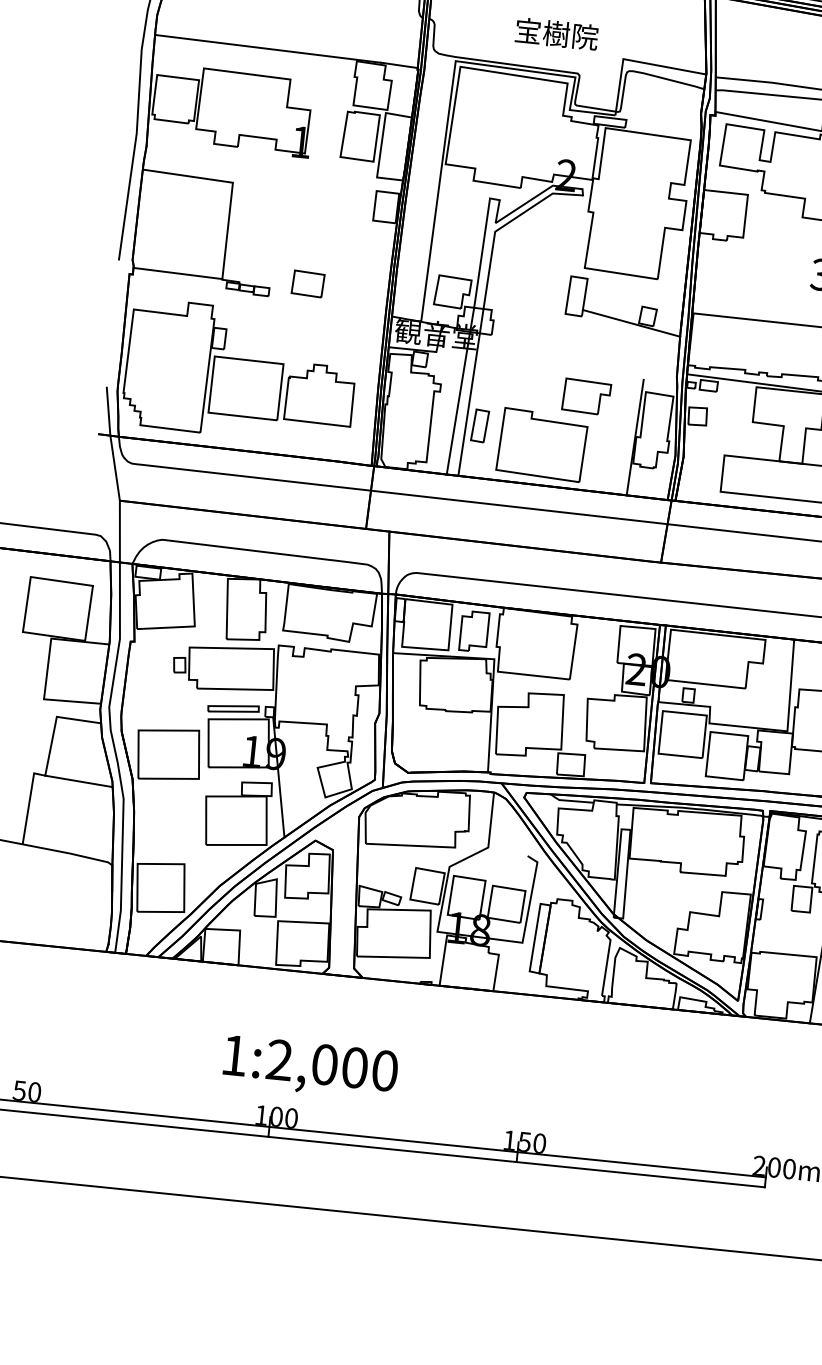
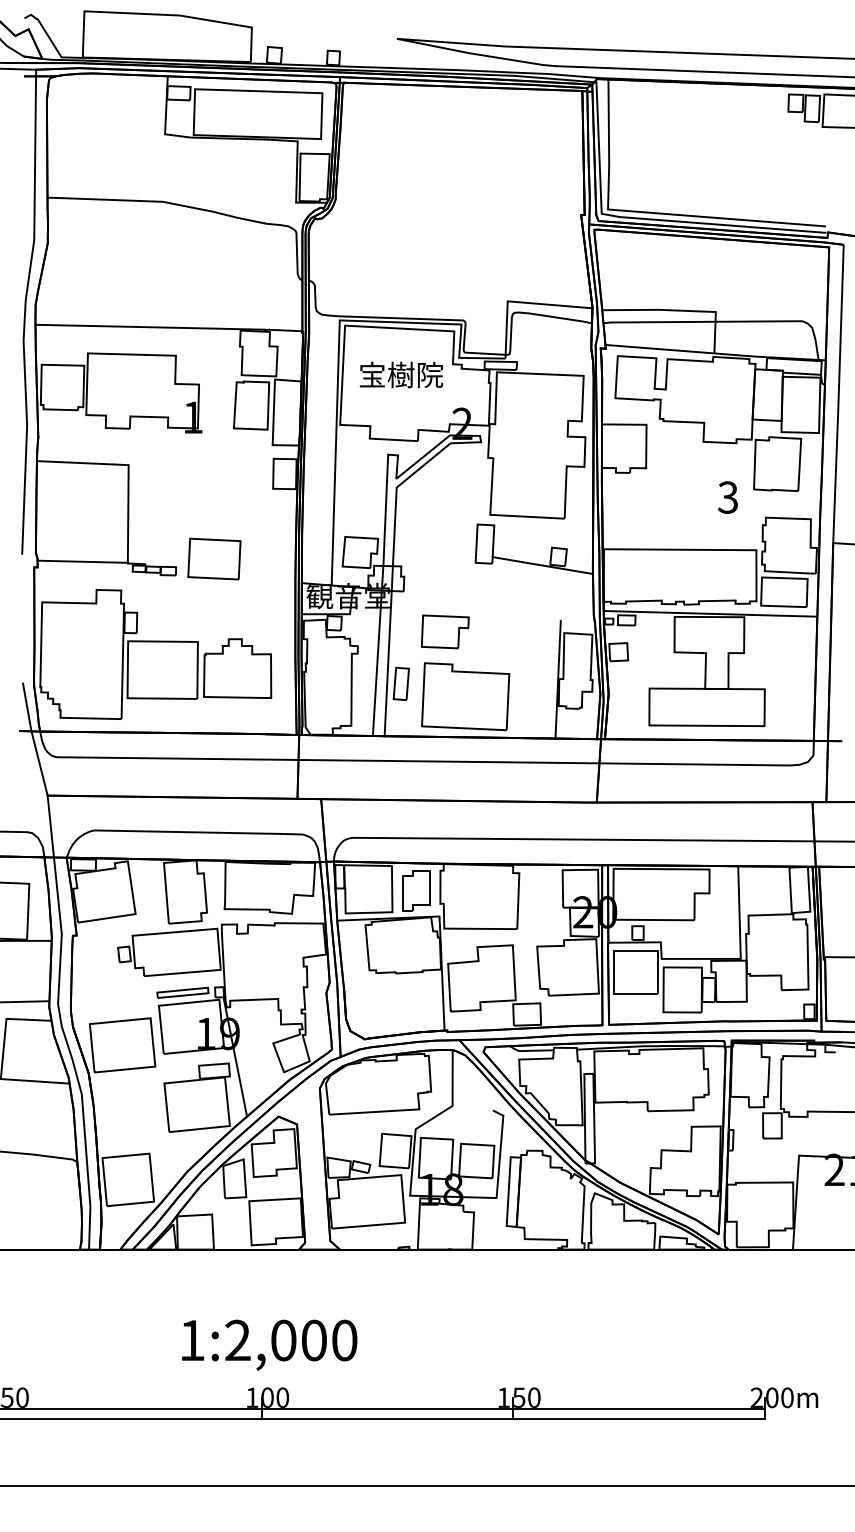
text: (556, 33) -> (401, 374), moved
part: (308, 283) -> (214, 558), size x1.67
part: (585, 396) -> (444, 631), moved
text: (310, 1067) -> (269, 1344), moved

